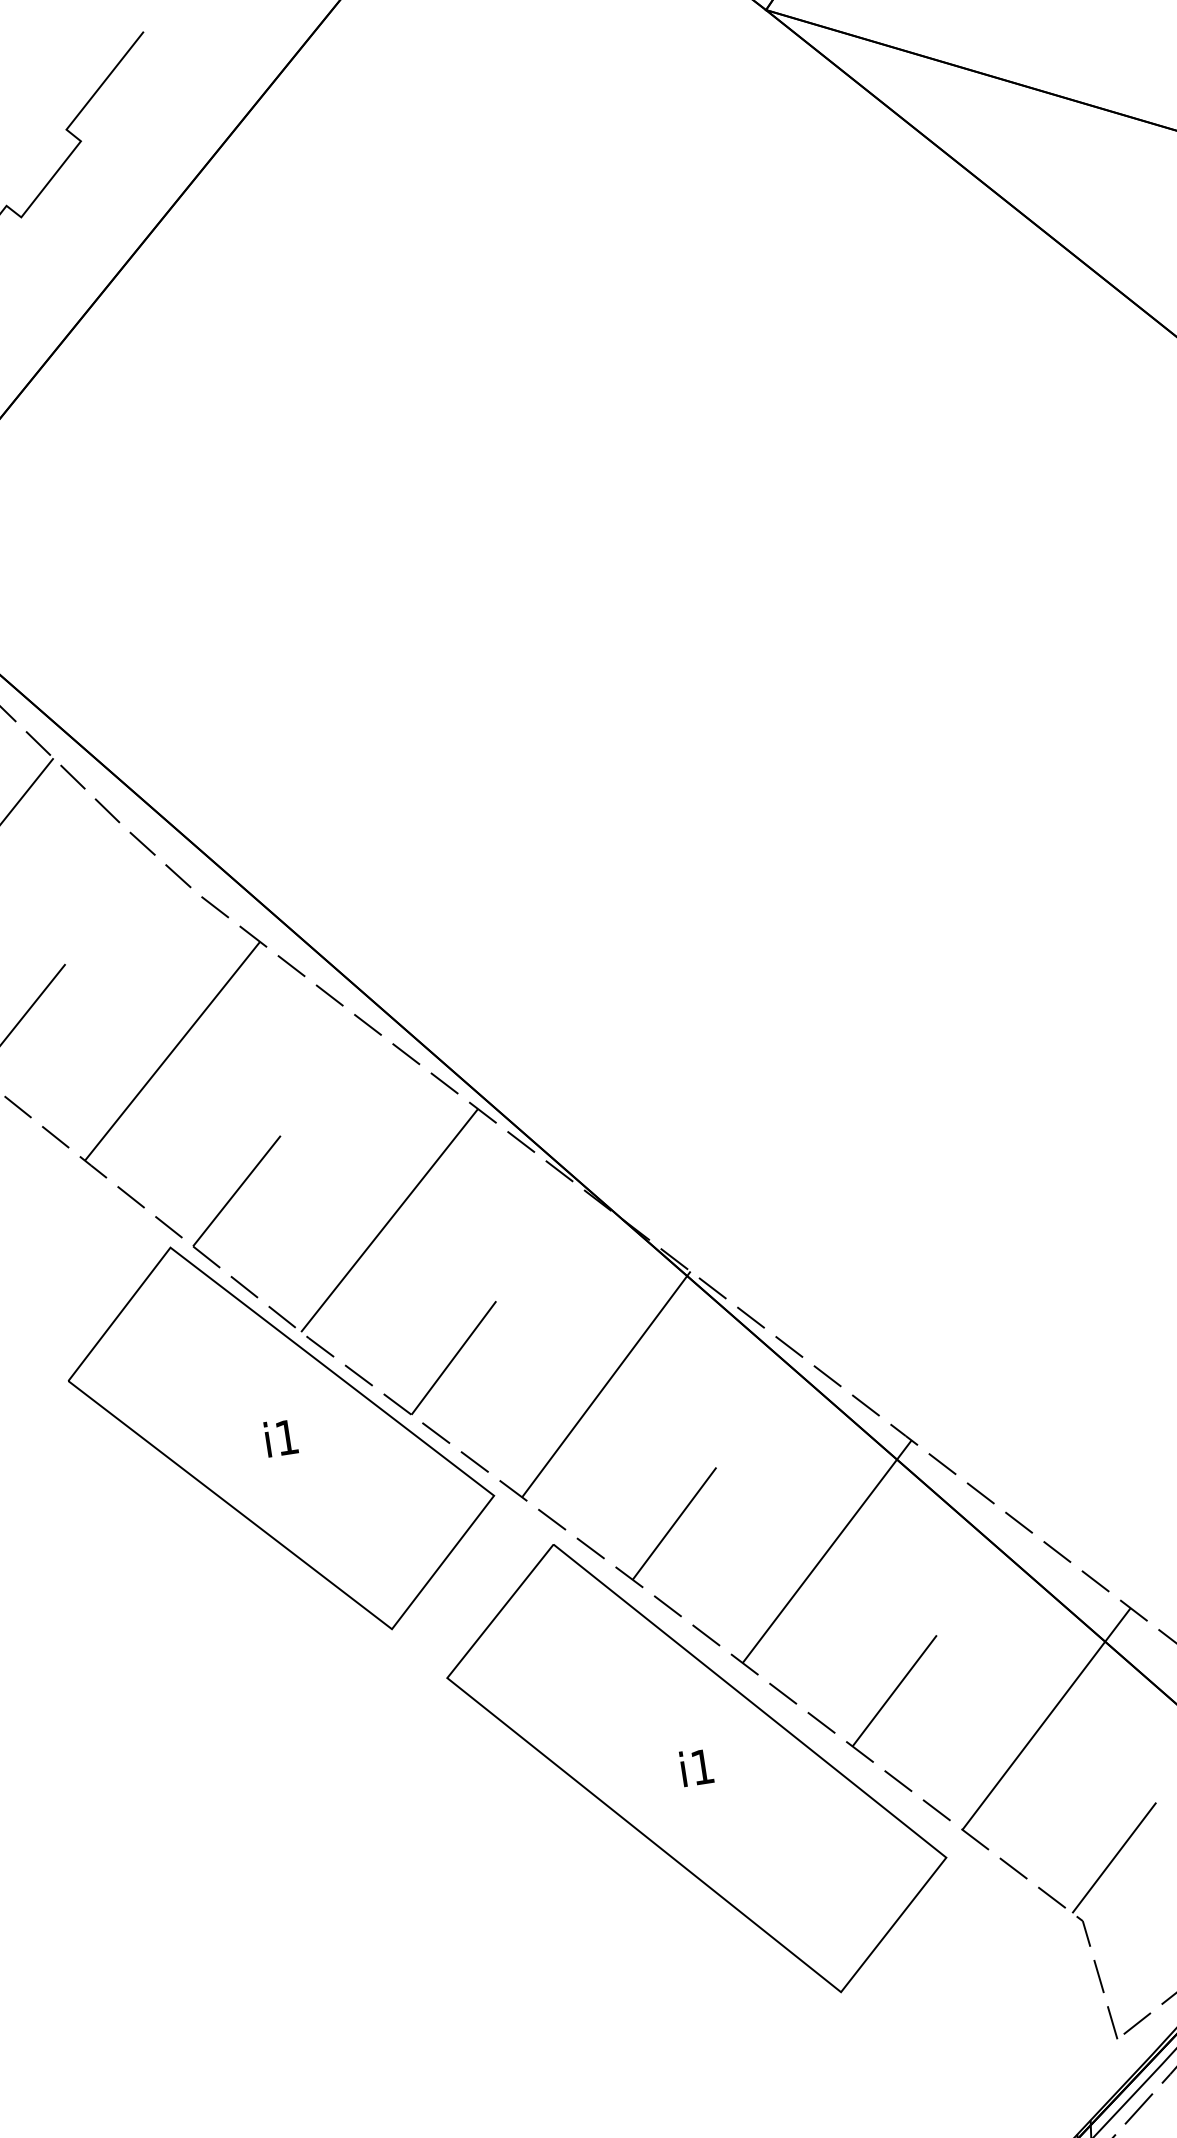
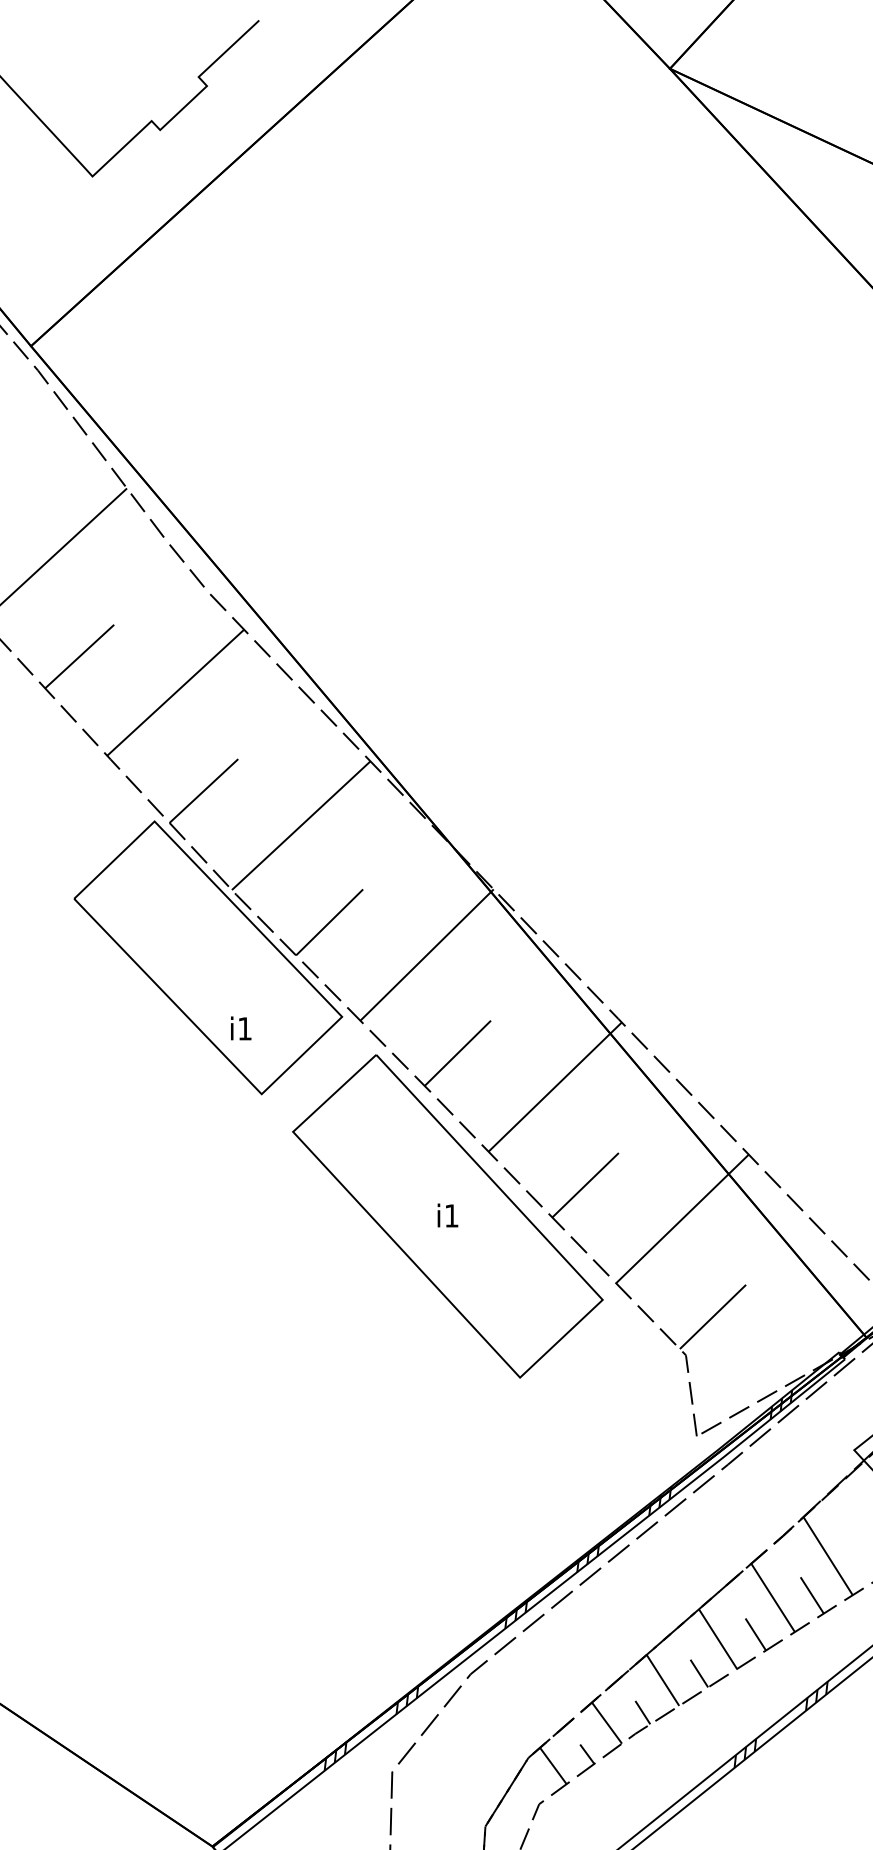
text: (281, 1437) -> (241, 1028), moved

